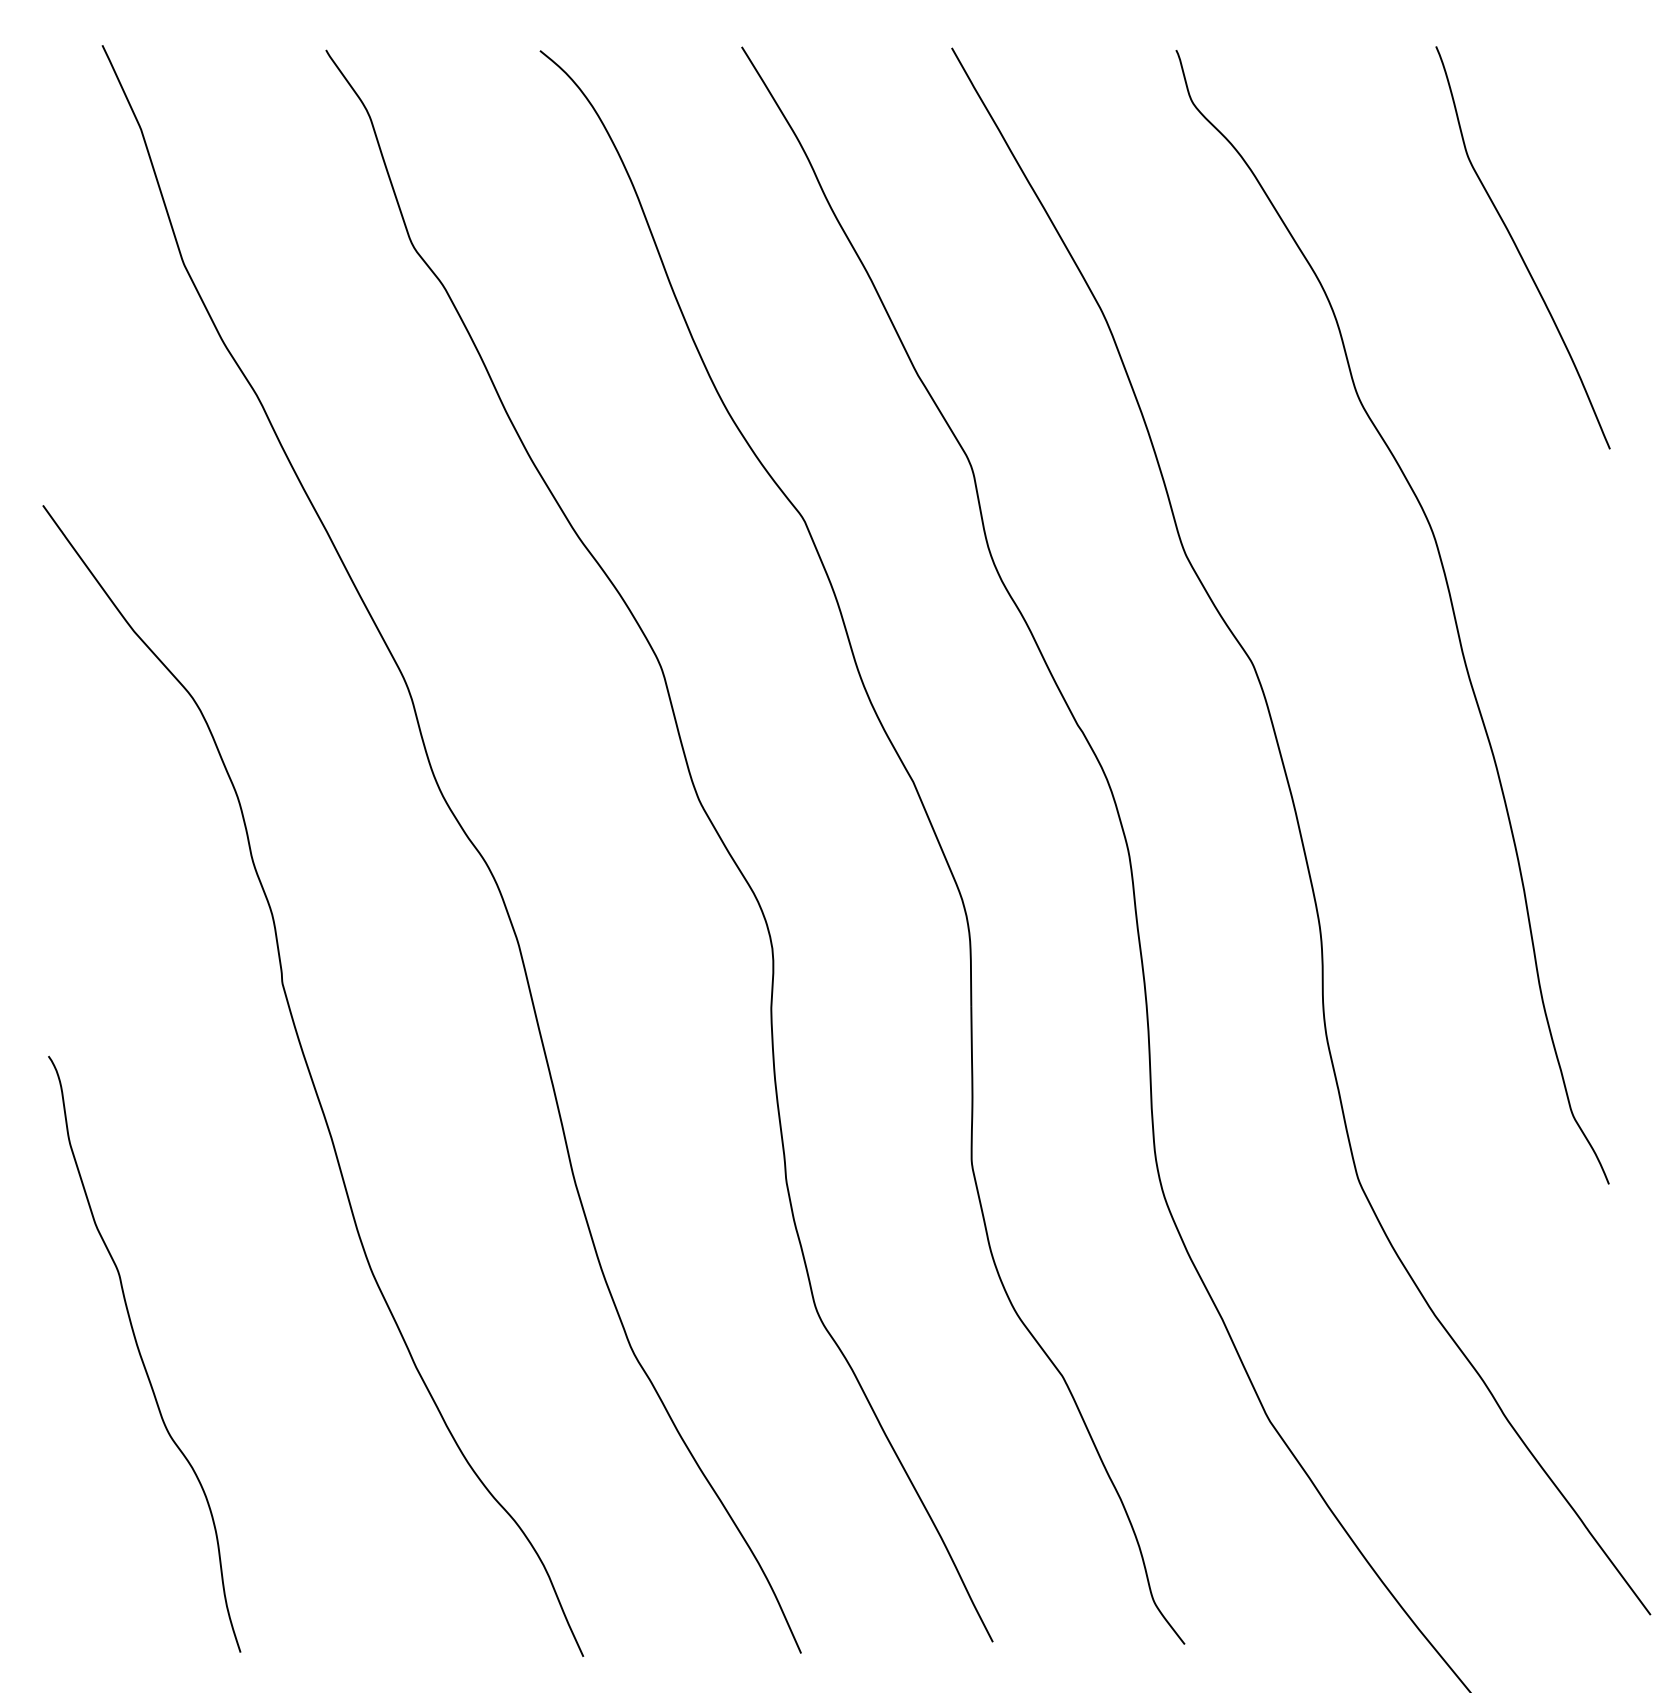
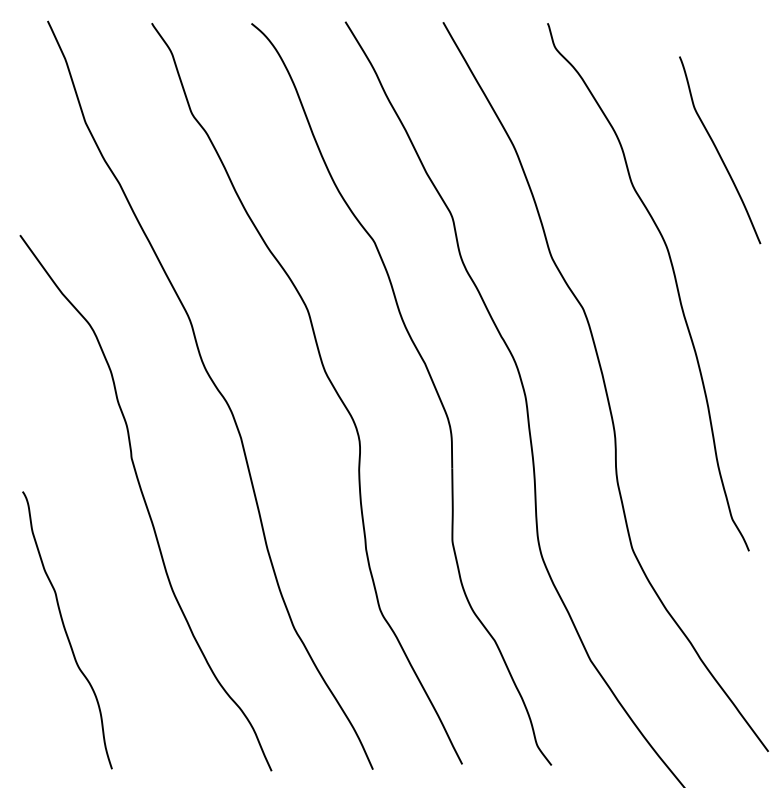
curve: (1519, 248) -> (718, 150), moved

